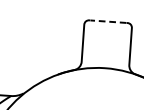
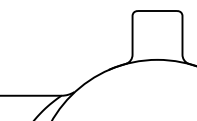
line: (108, 22) -> (157, 11), dashed -> solid

